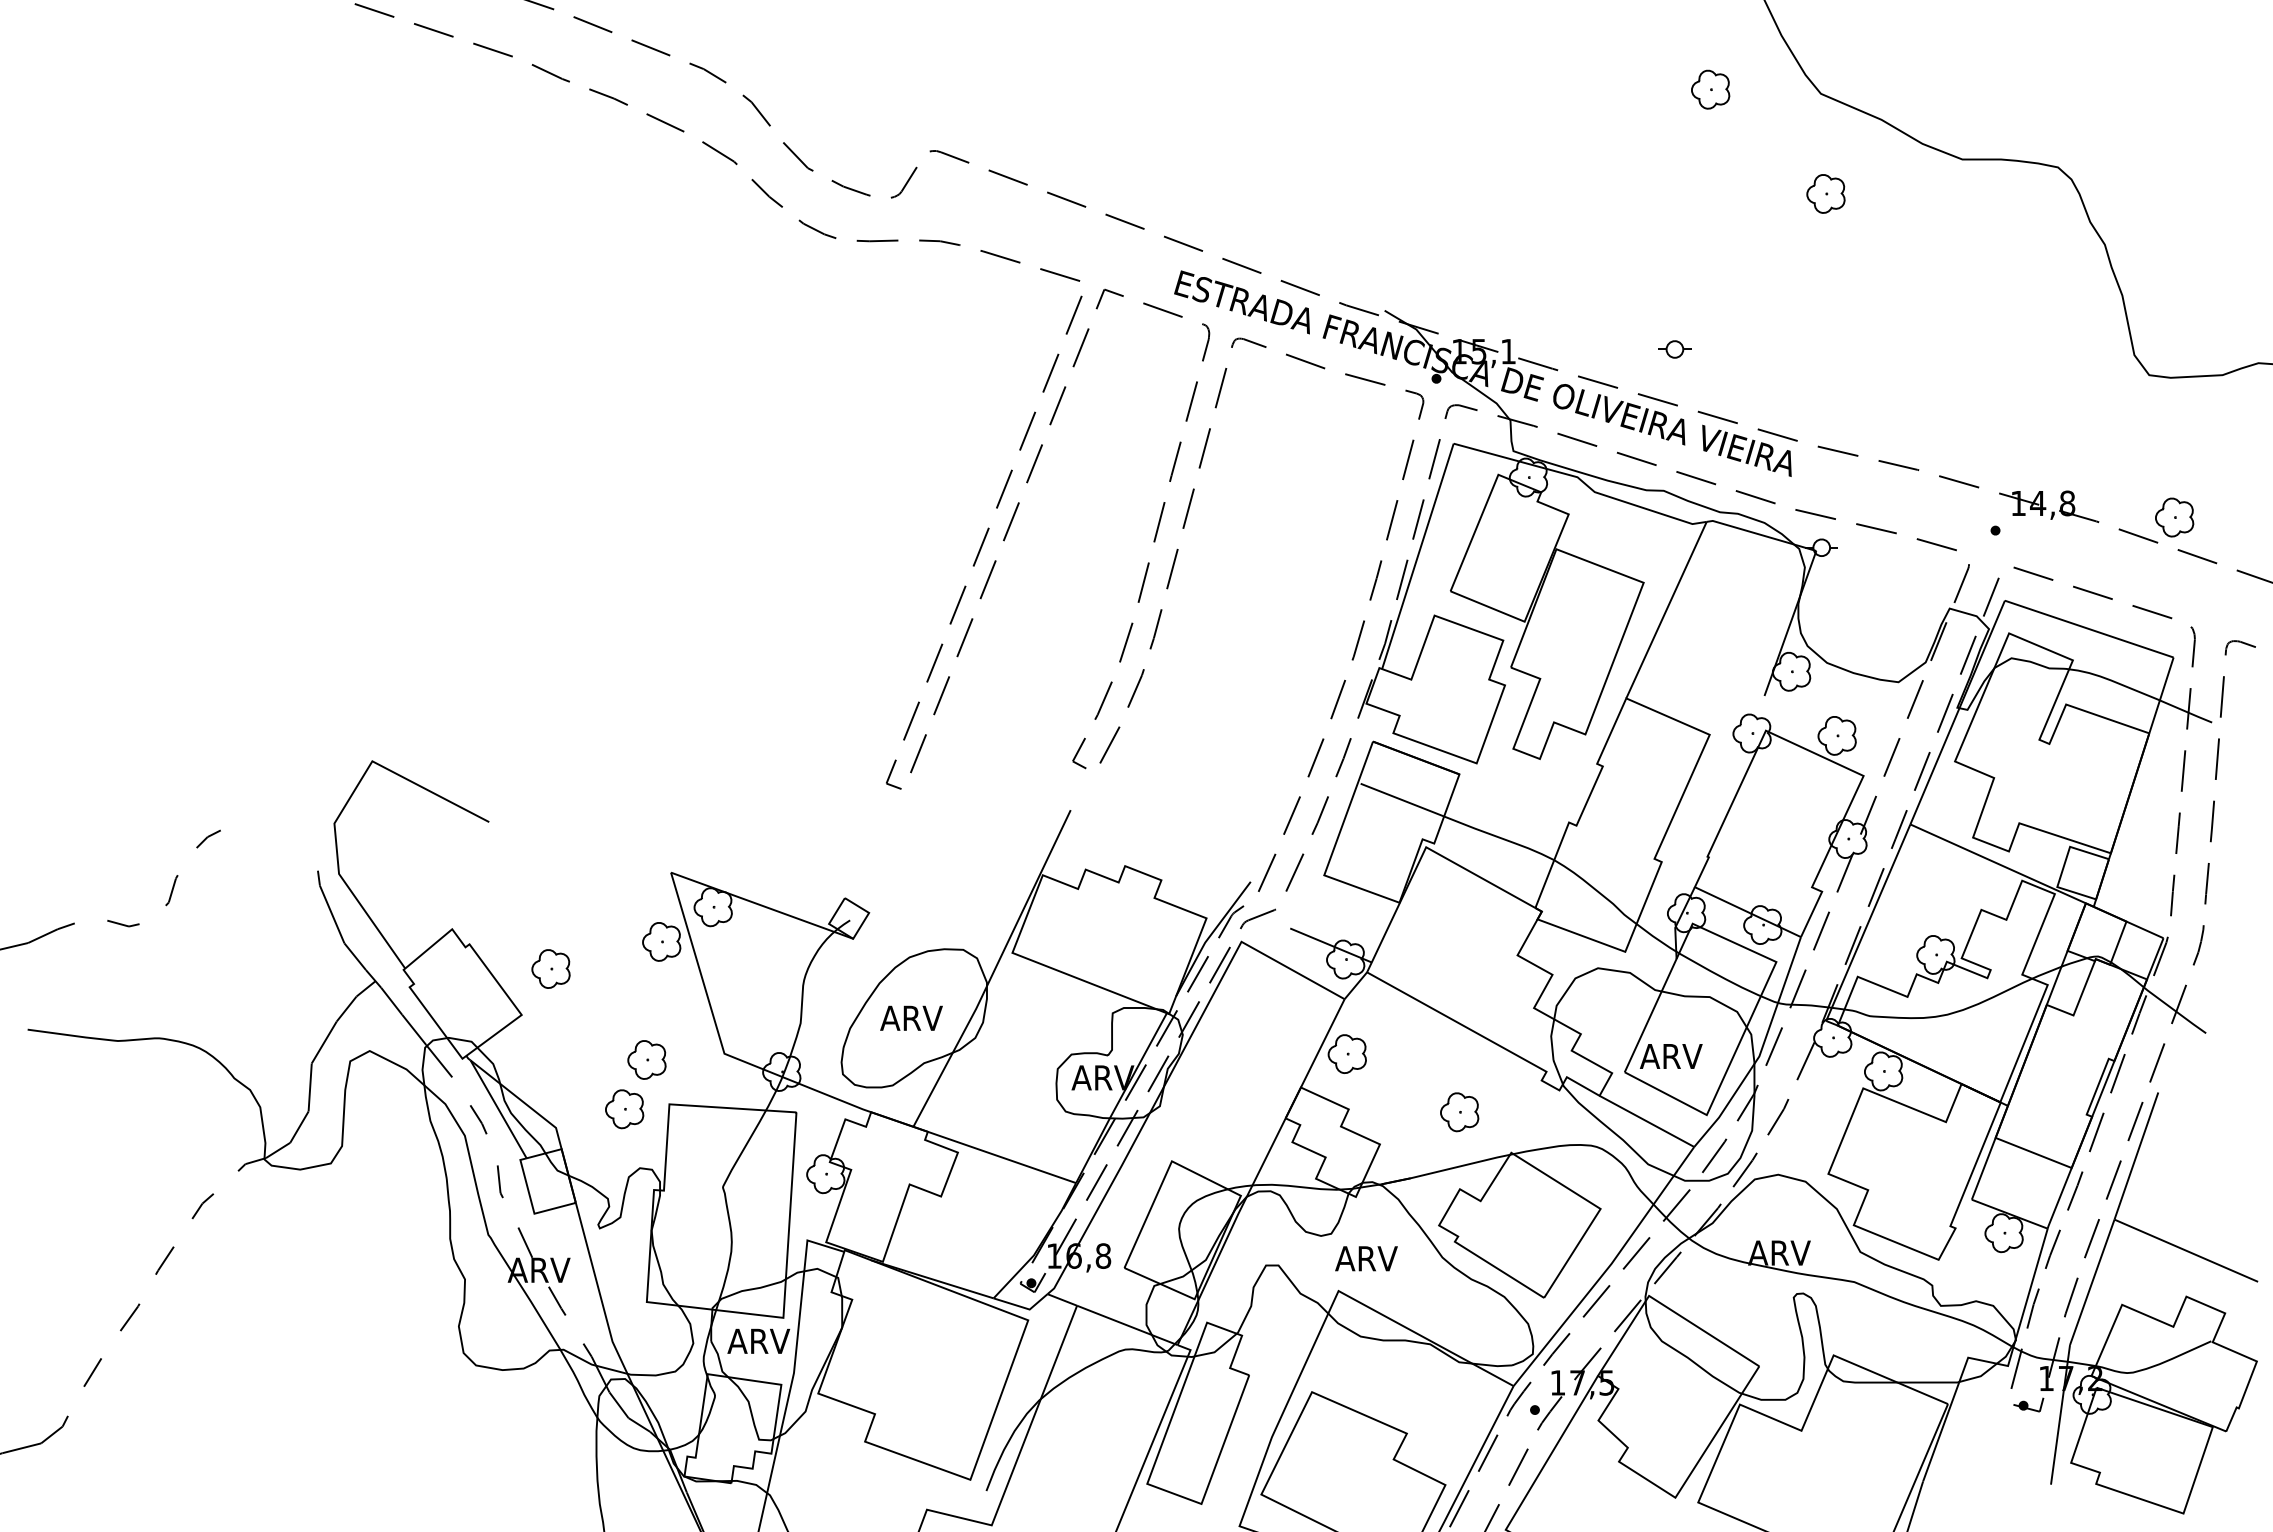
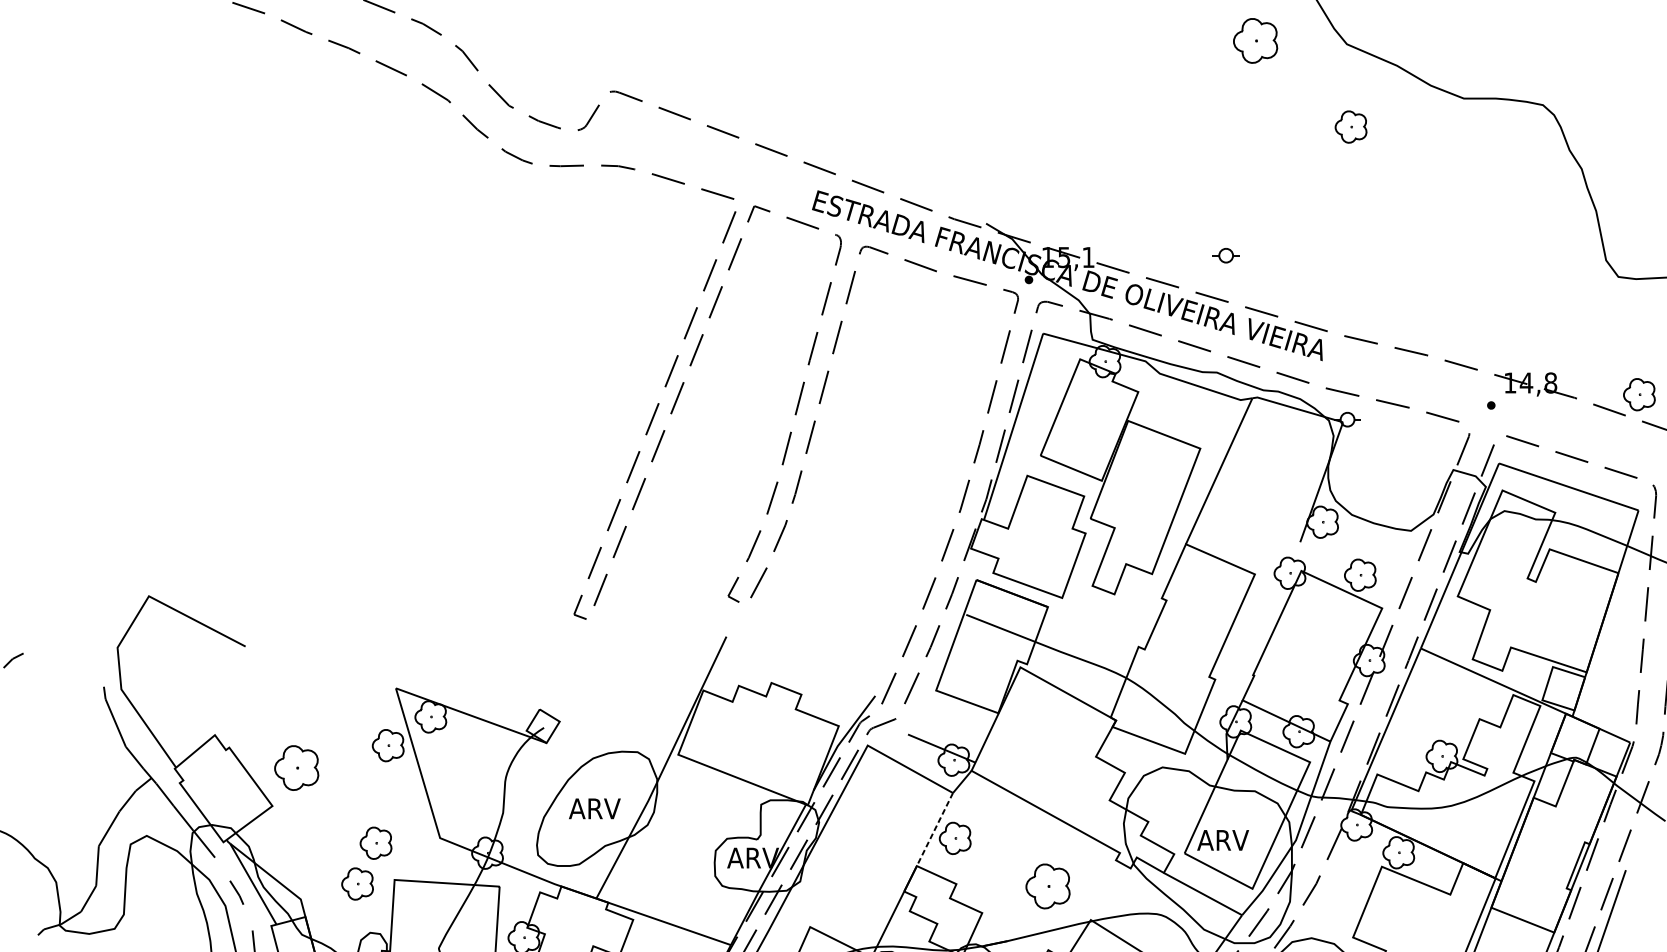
part: (1710, 89) -> (1255, 40), size x1.4
part: (550, 968) -> (296, 767), size x1.4
line: (1322, 1043) -> (934, 829), solid -> dashed
part: (1459, 1112) -> (1048, 886), size x1.4

